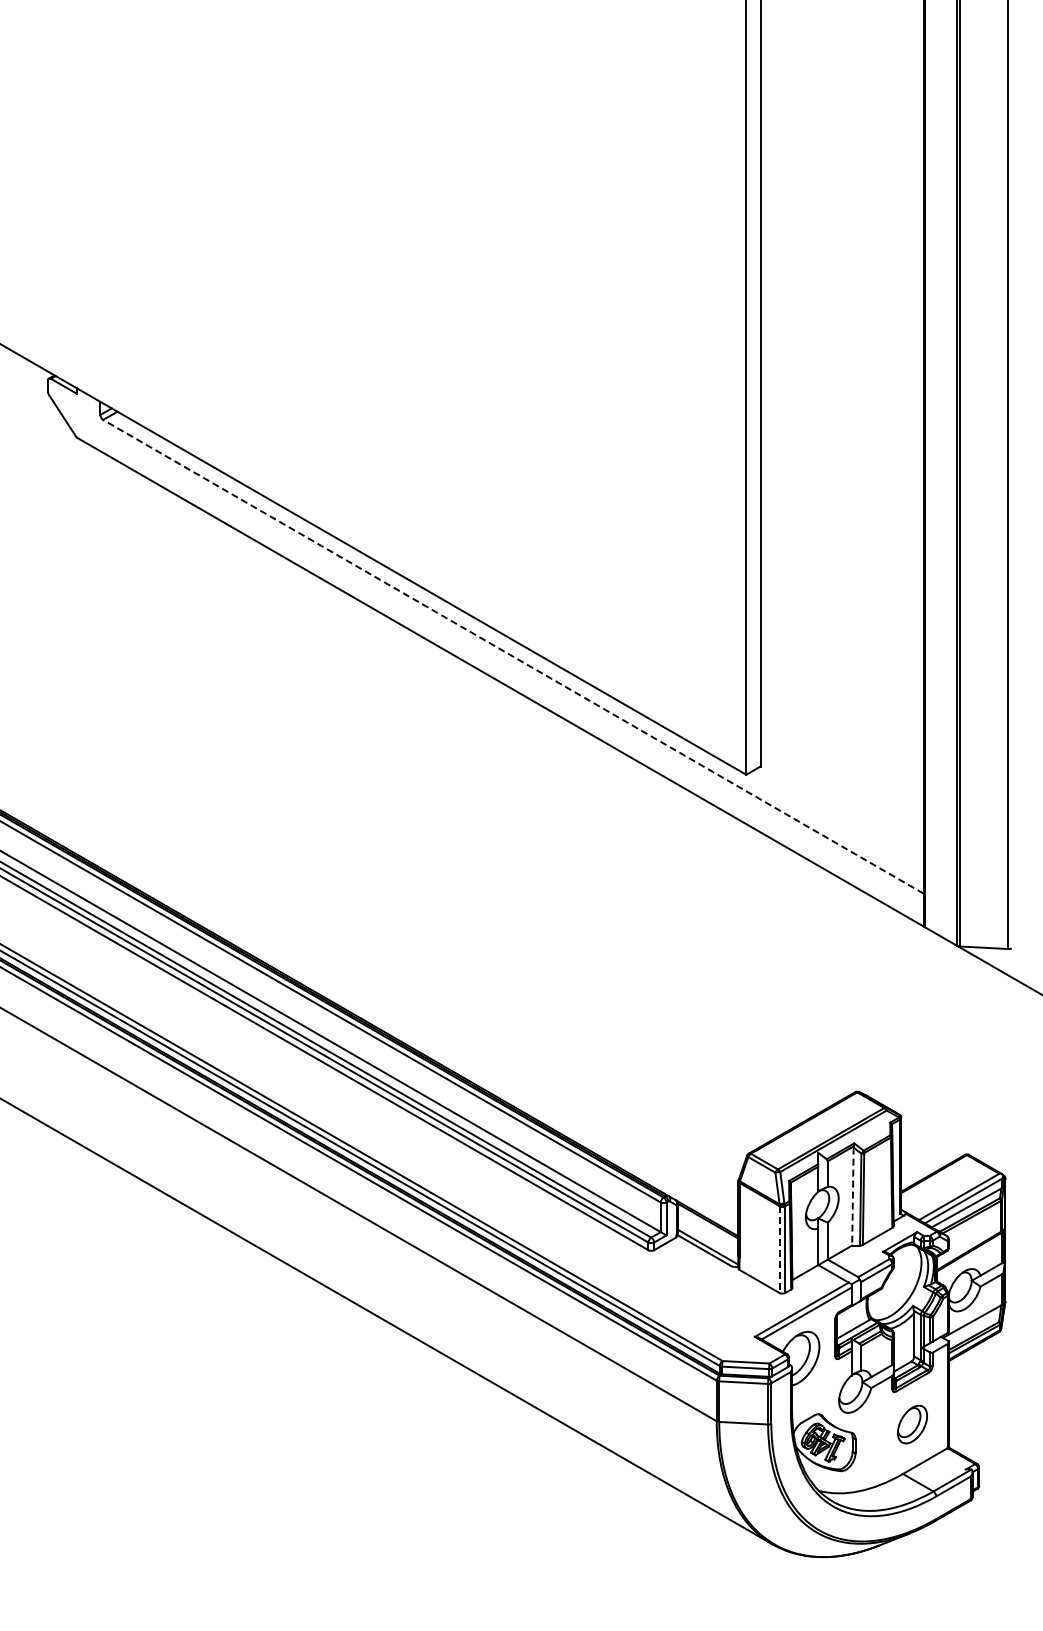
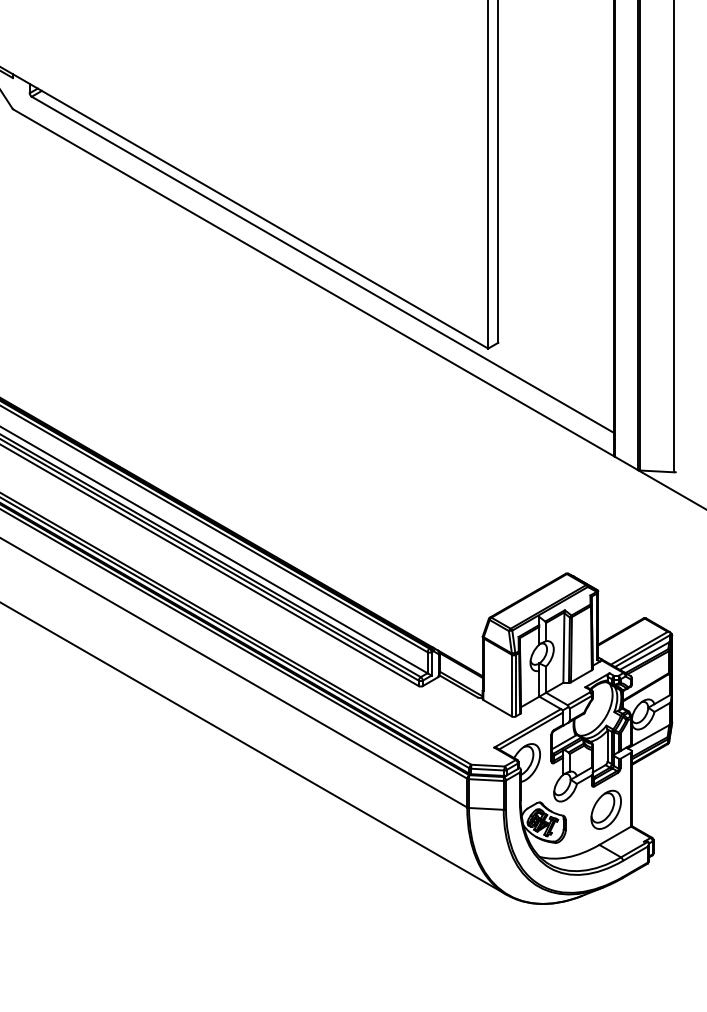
line: (513, 656) -> (322, 264), dashed -> solid
line: (852, 1196) -> (563, 647), dashed -> solid
line: (779, 1250) -> (511, 686), dashed -> solid
part: (912, 1424) -> (606, 809), size x1.43

